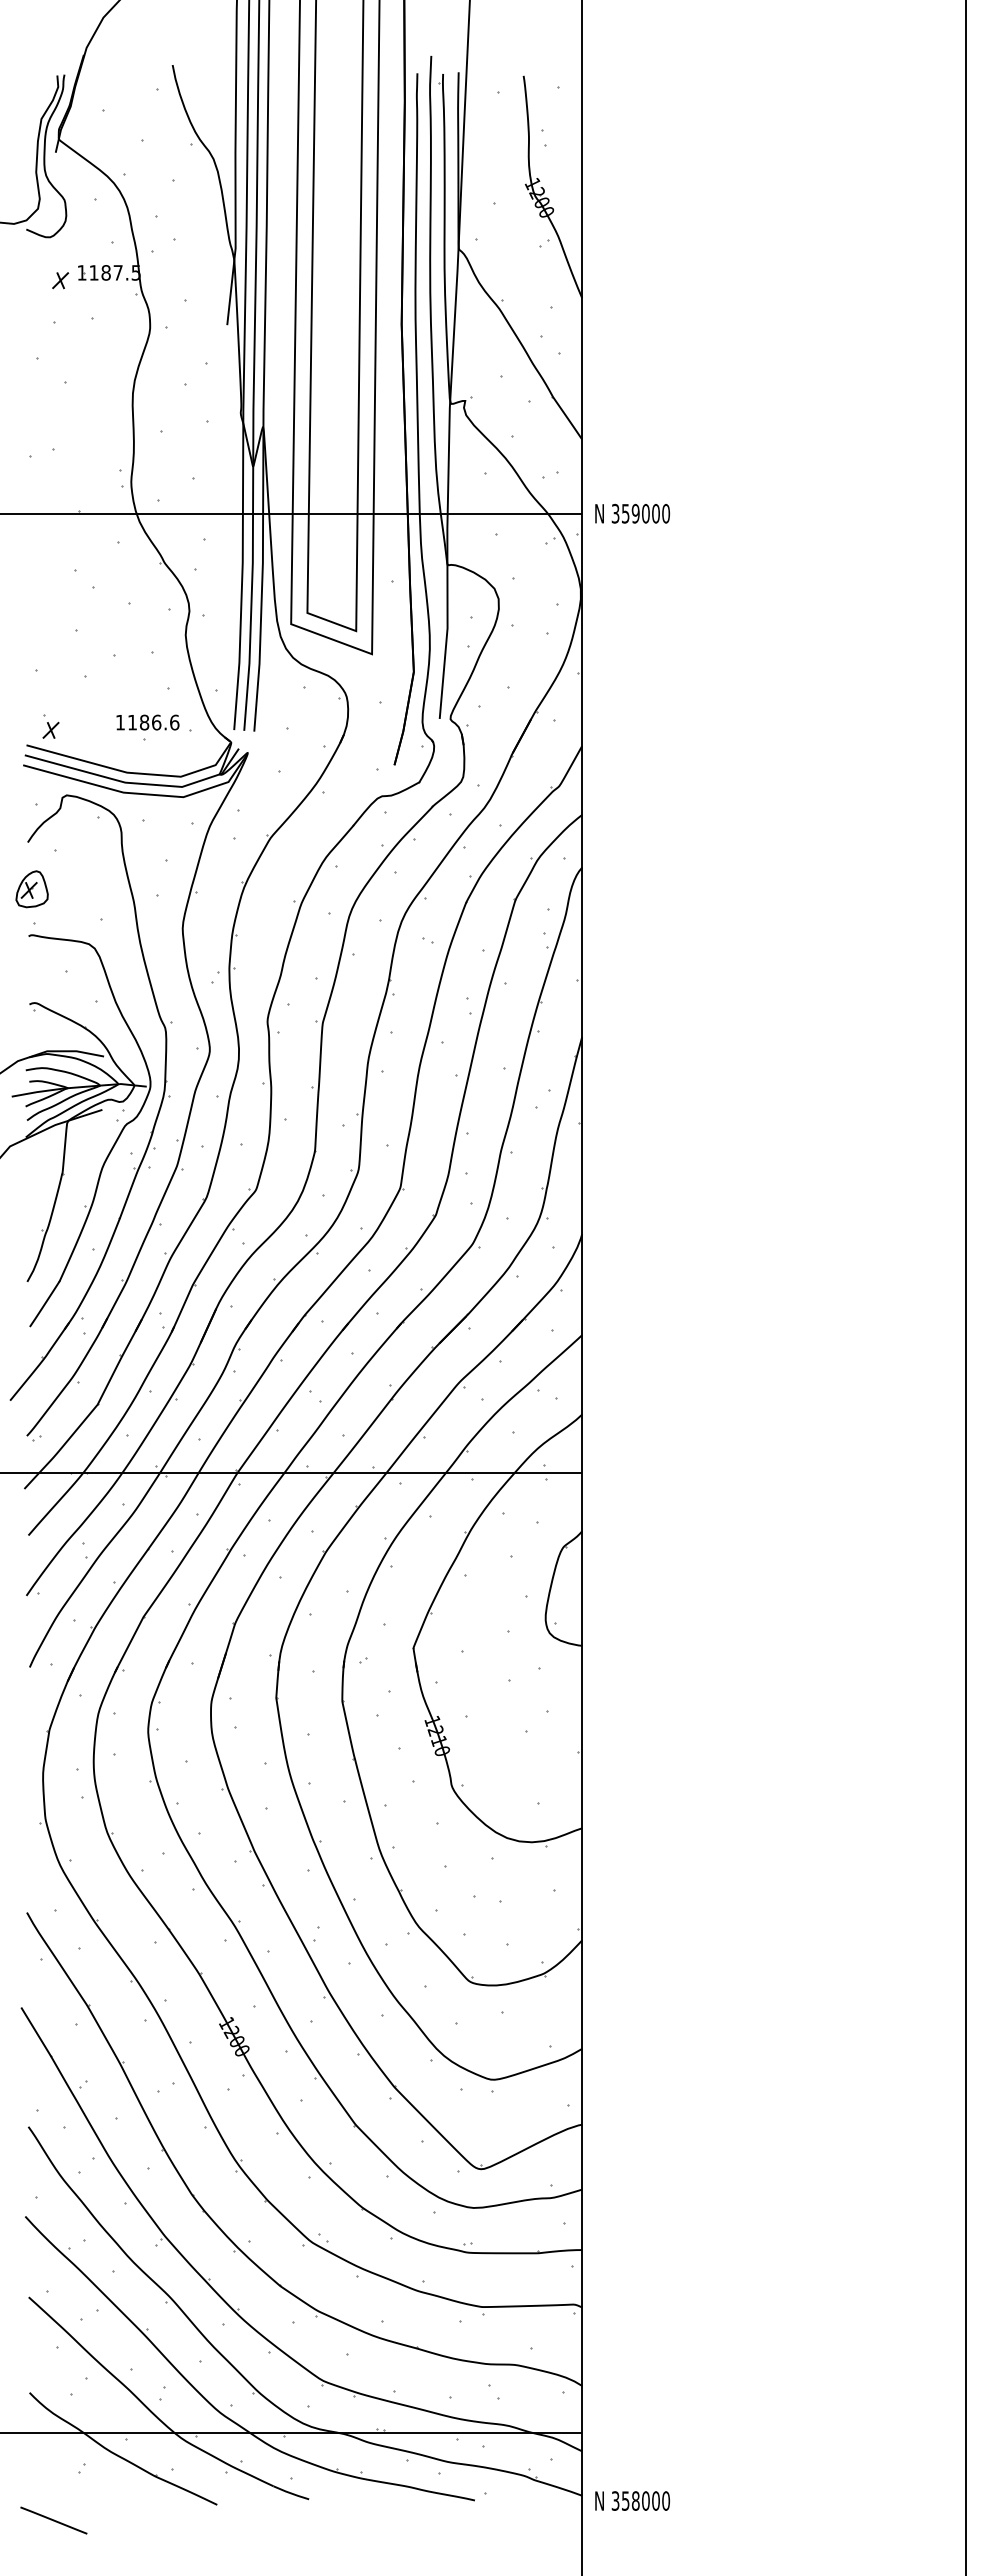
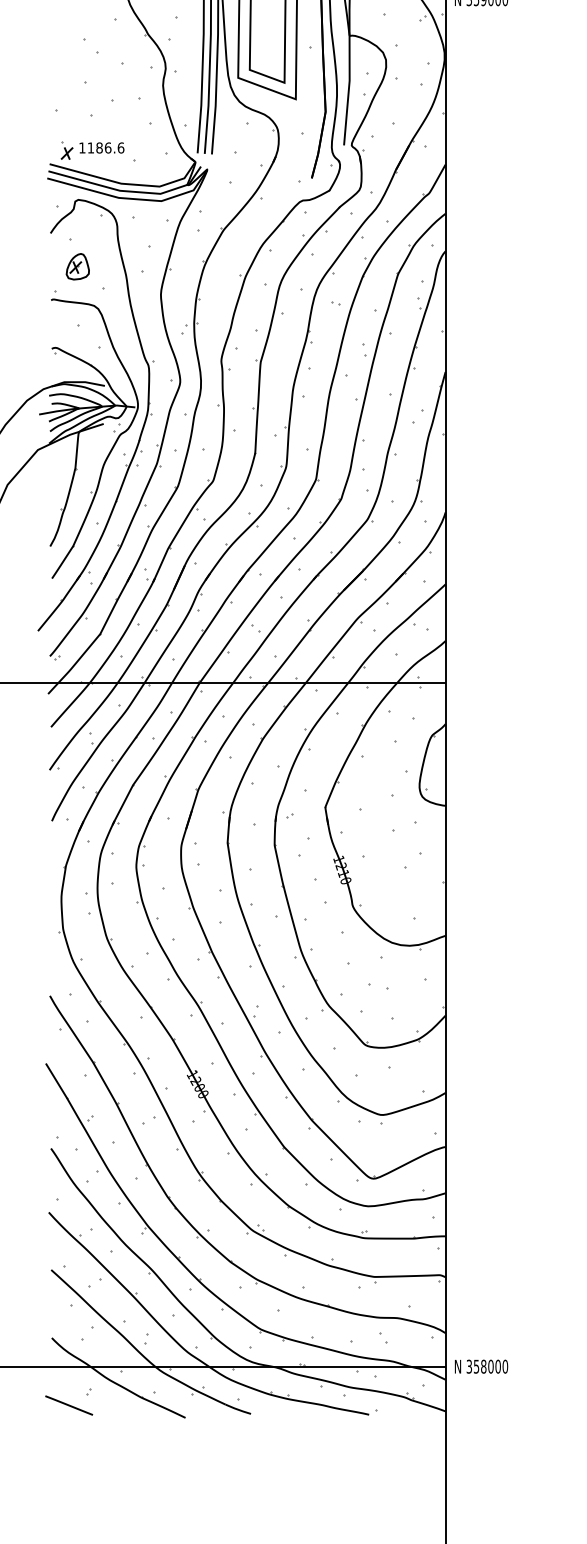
part: (147, 722) -> (101, 147), moved
part: (31, 889) -> (77, 266), moved
text: (632, 2500) -> (481, 1366), moved
line: (53, 2520) -> (68, 1405), moved

